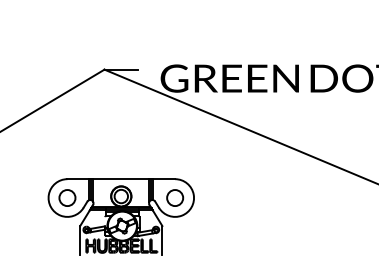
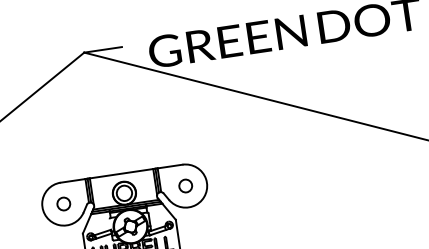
circle: (67, 197) -> (63, 203), size x0.7
circle: (175, 197) -> (185, 185), size x0.7

